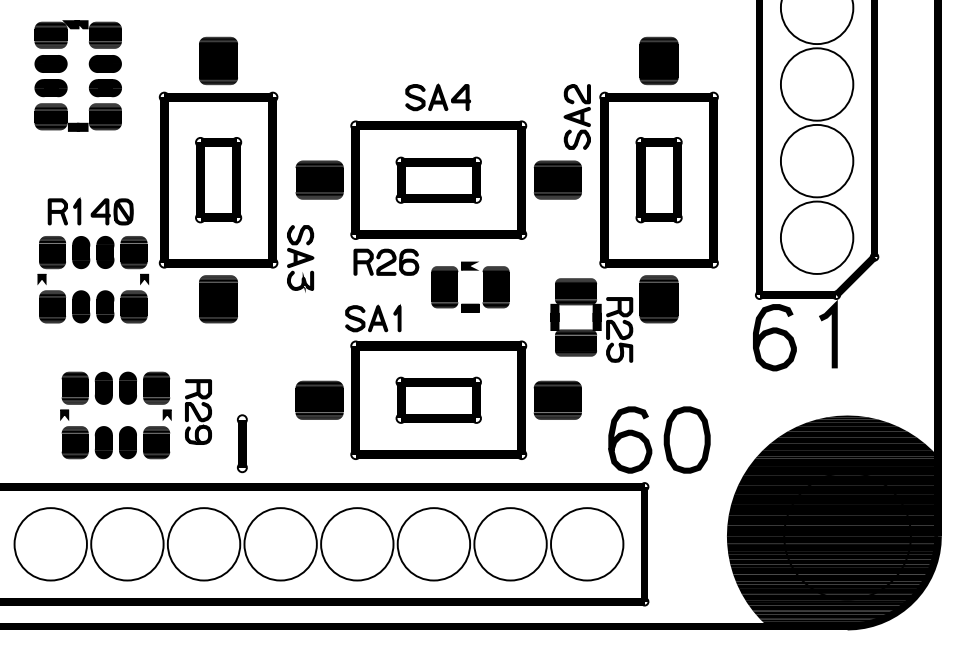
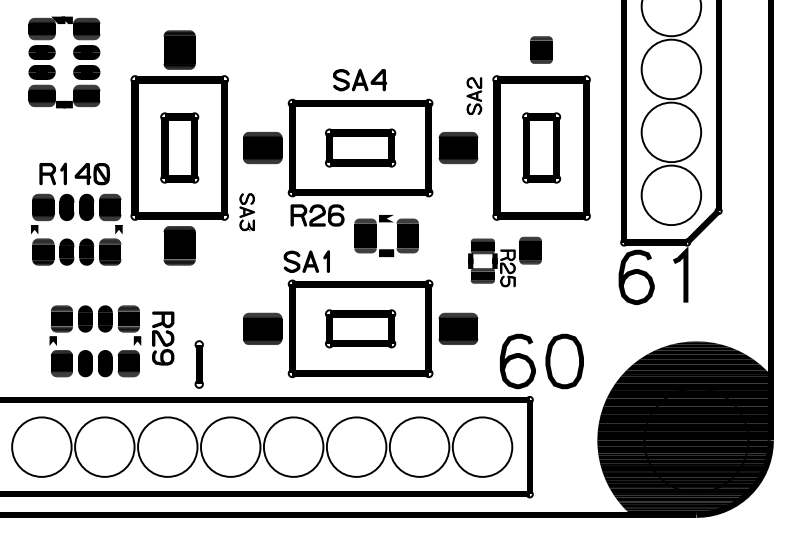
part: (658, 60) -> (541, 49), size x0.7
part: (576, 116) -> (473, 95), size x0.7
part: (300, 258) -> (247, 212), size x0.7
part: (614, 318) -> (504, 261), size x0.7

